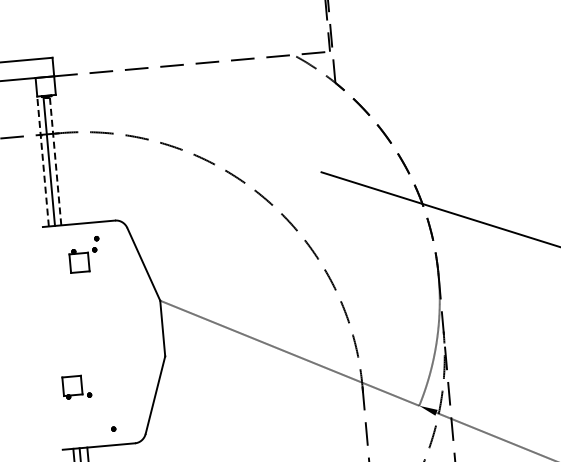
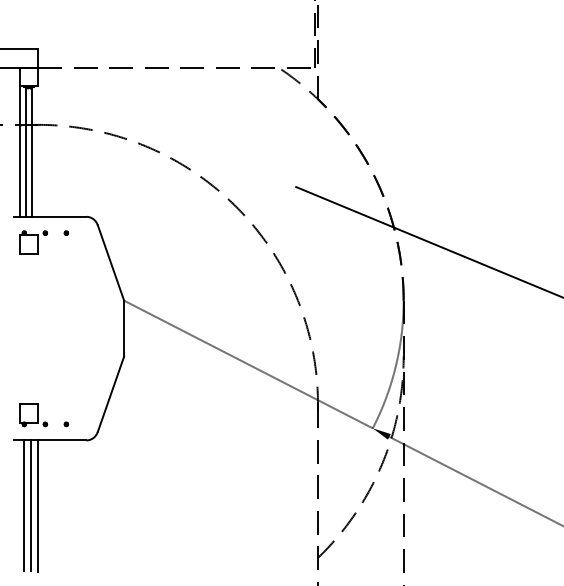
line: (42, 161) -> (19, 151), dashed -> solid
line: (55, 161) -> (32, 152), dashed -> solid
part: (83, 260) -> (33, 242), moved
part: (76, 387) -> (33, 415), moved

